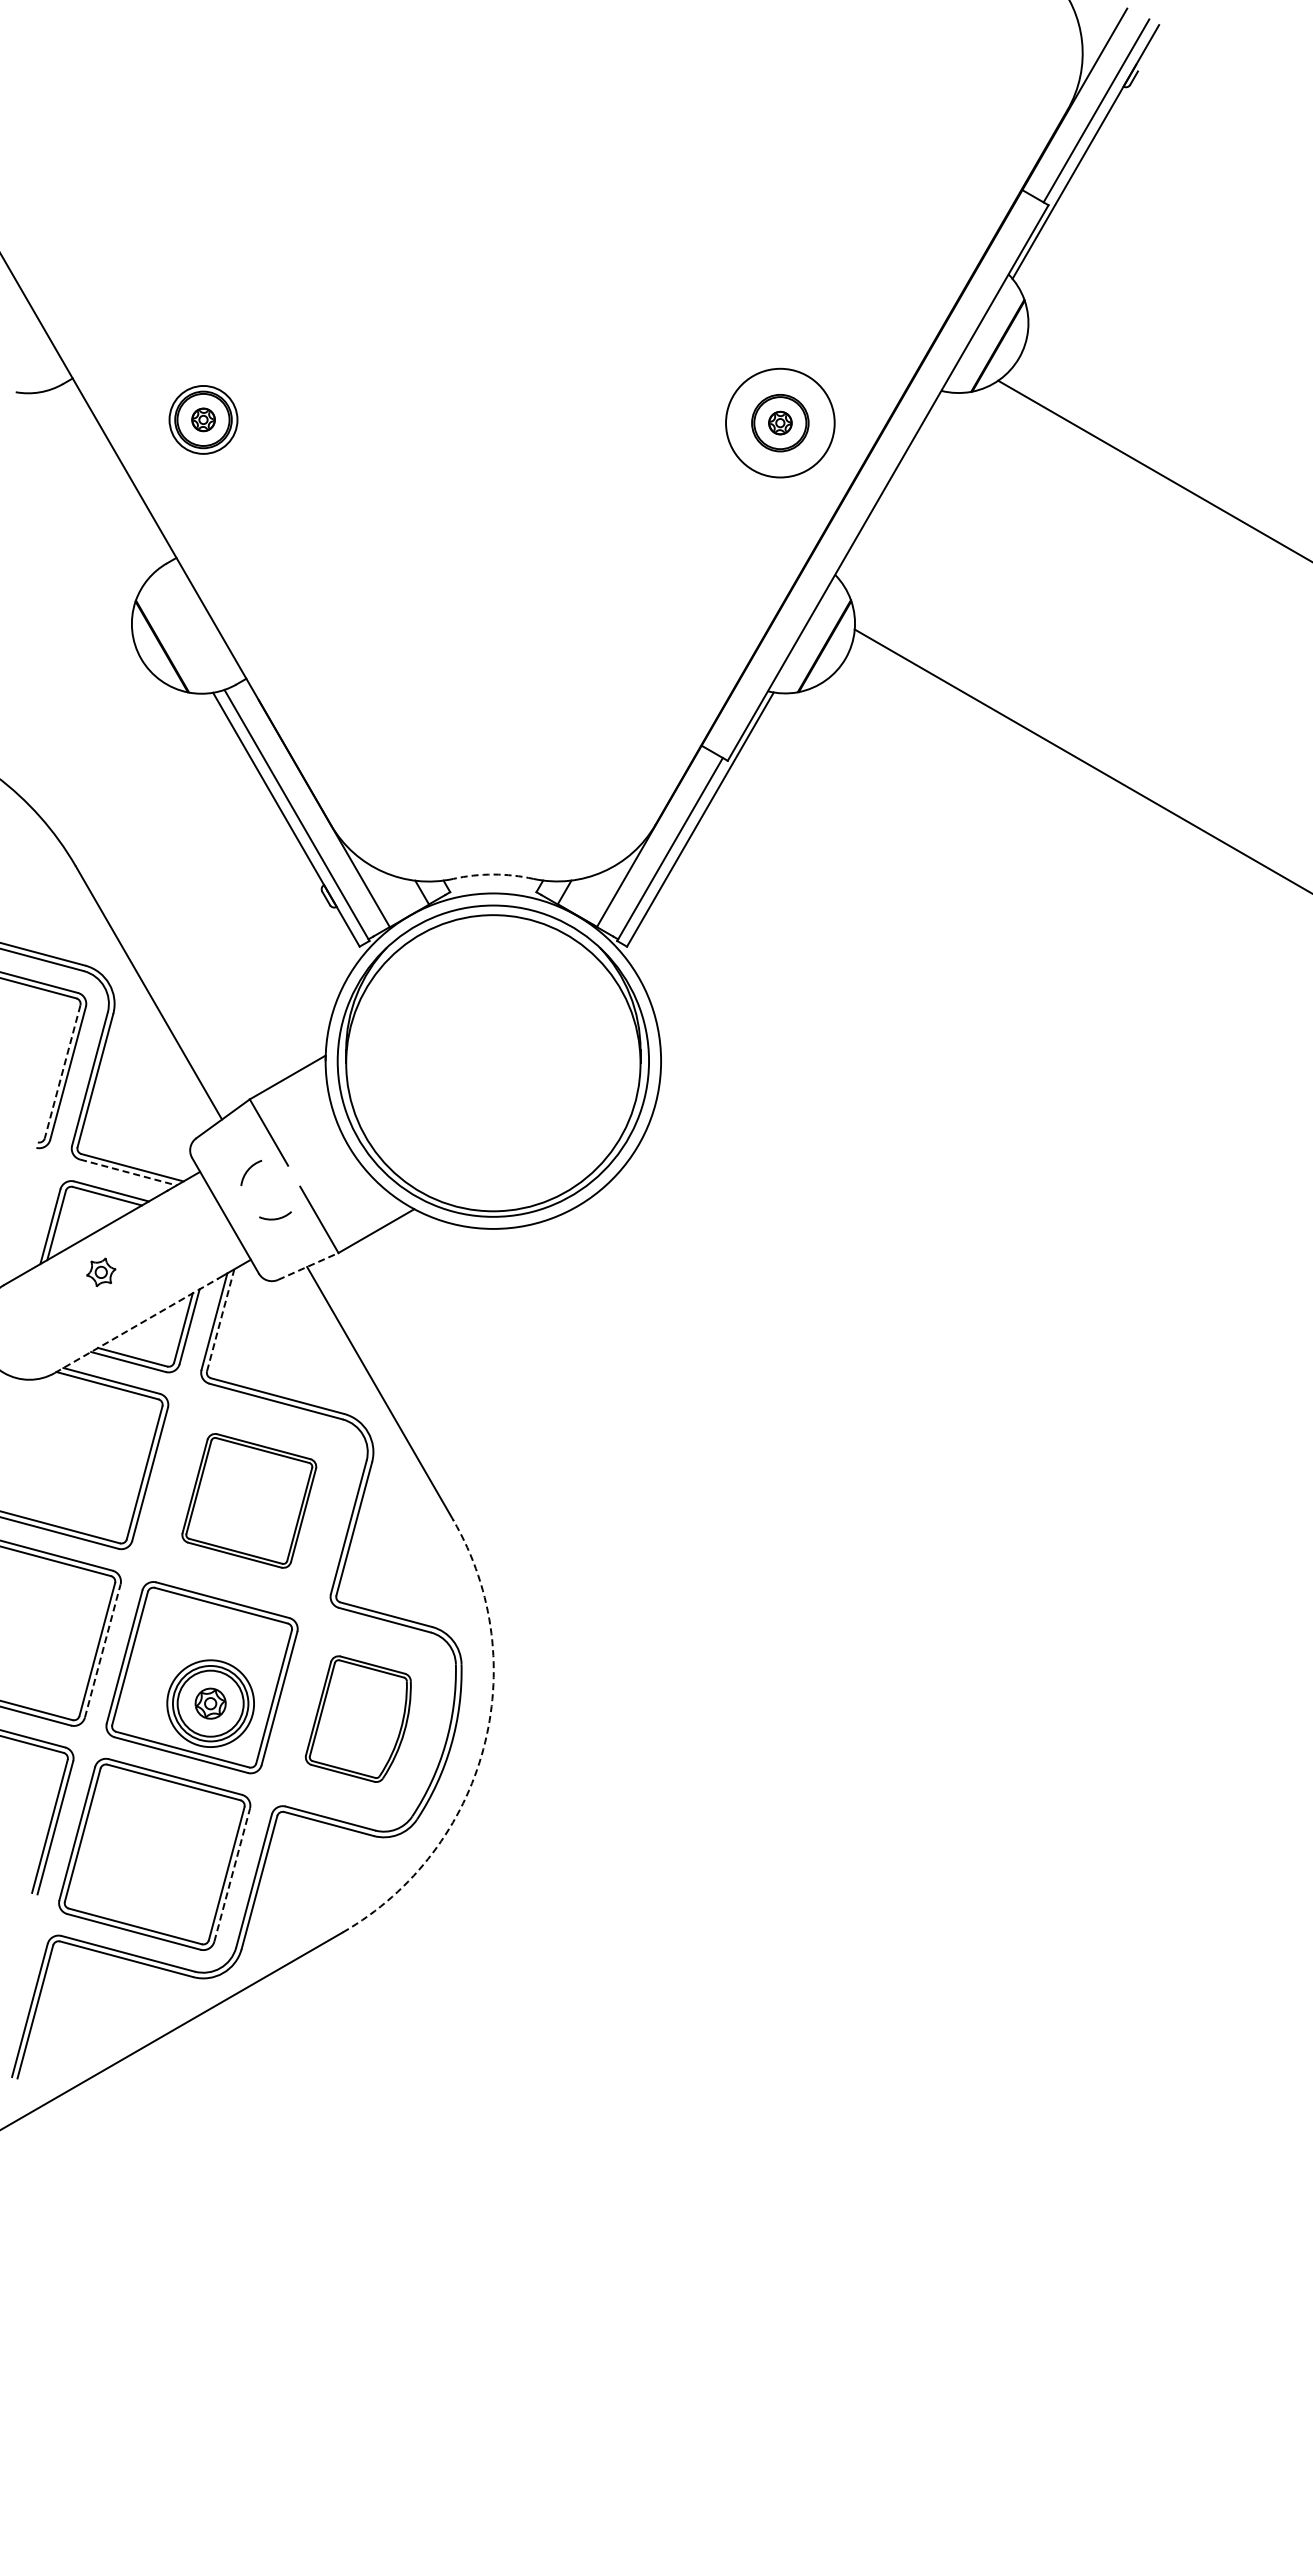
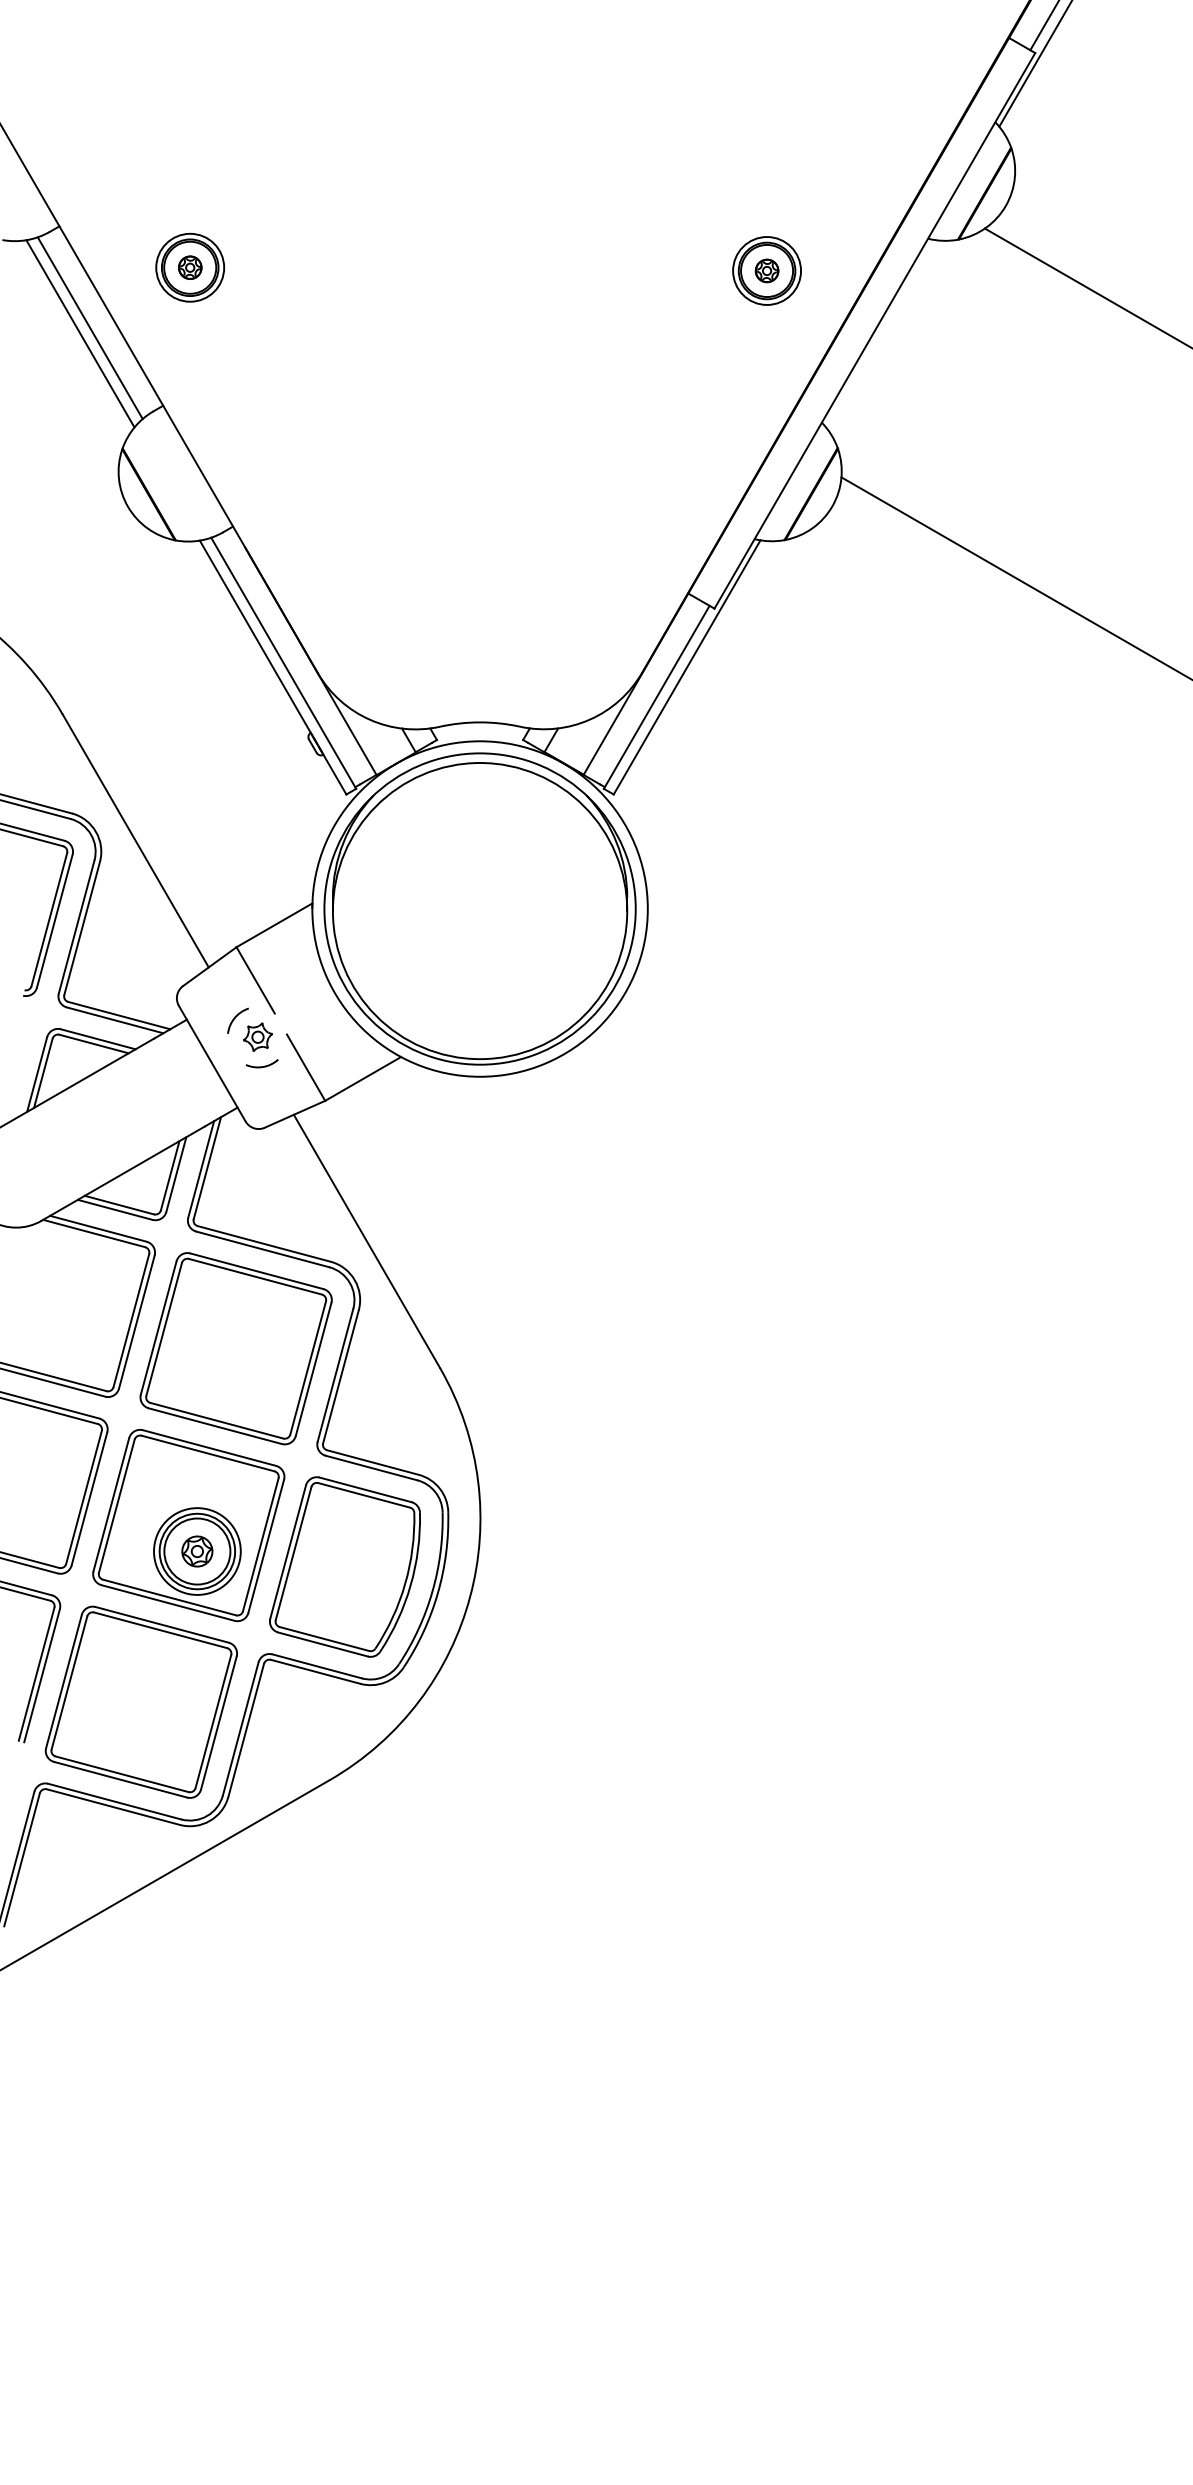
circle: (780, 423) -> (767, 271), size x0.62
line: (103, 480) -> (90, 328), added
line: (93, 485) -> (80, 333), added
arc: (493, 874) -> (480, 722), dashed -> solid
line: (62, 1071) -> (49, 919), dashed -> solid
line: (128, 1172) -> (115, 1020), dashed -> solid
line: (308, 1266) -> (295, 1114), dashed -> solid
part: (101, 1272) -> (258, 1037), moved
line: (220, 1320) -> (207, 1168), dashed -> solid
line: (136, 1325) -> (123, 1173), dashed -> solid
part: (248, 1500) -> (235, 1348), size x1.43
line: (102, 1651) -> (89, 1499), dashed -> solid
part: (358, 1718) -> (345, 1566), size x1.43
arc: (483, 1749) -> (470, 1597), dashed -> solid
line: (232, 1875) -> (219, 1723), dashed -> solid

